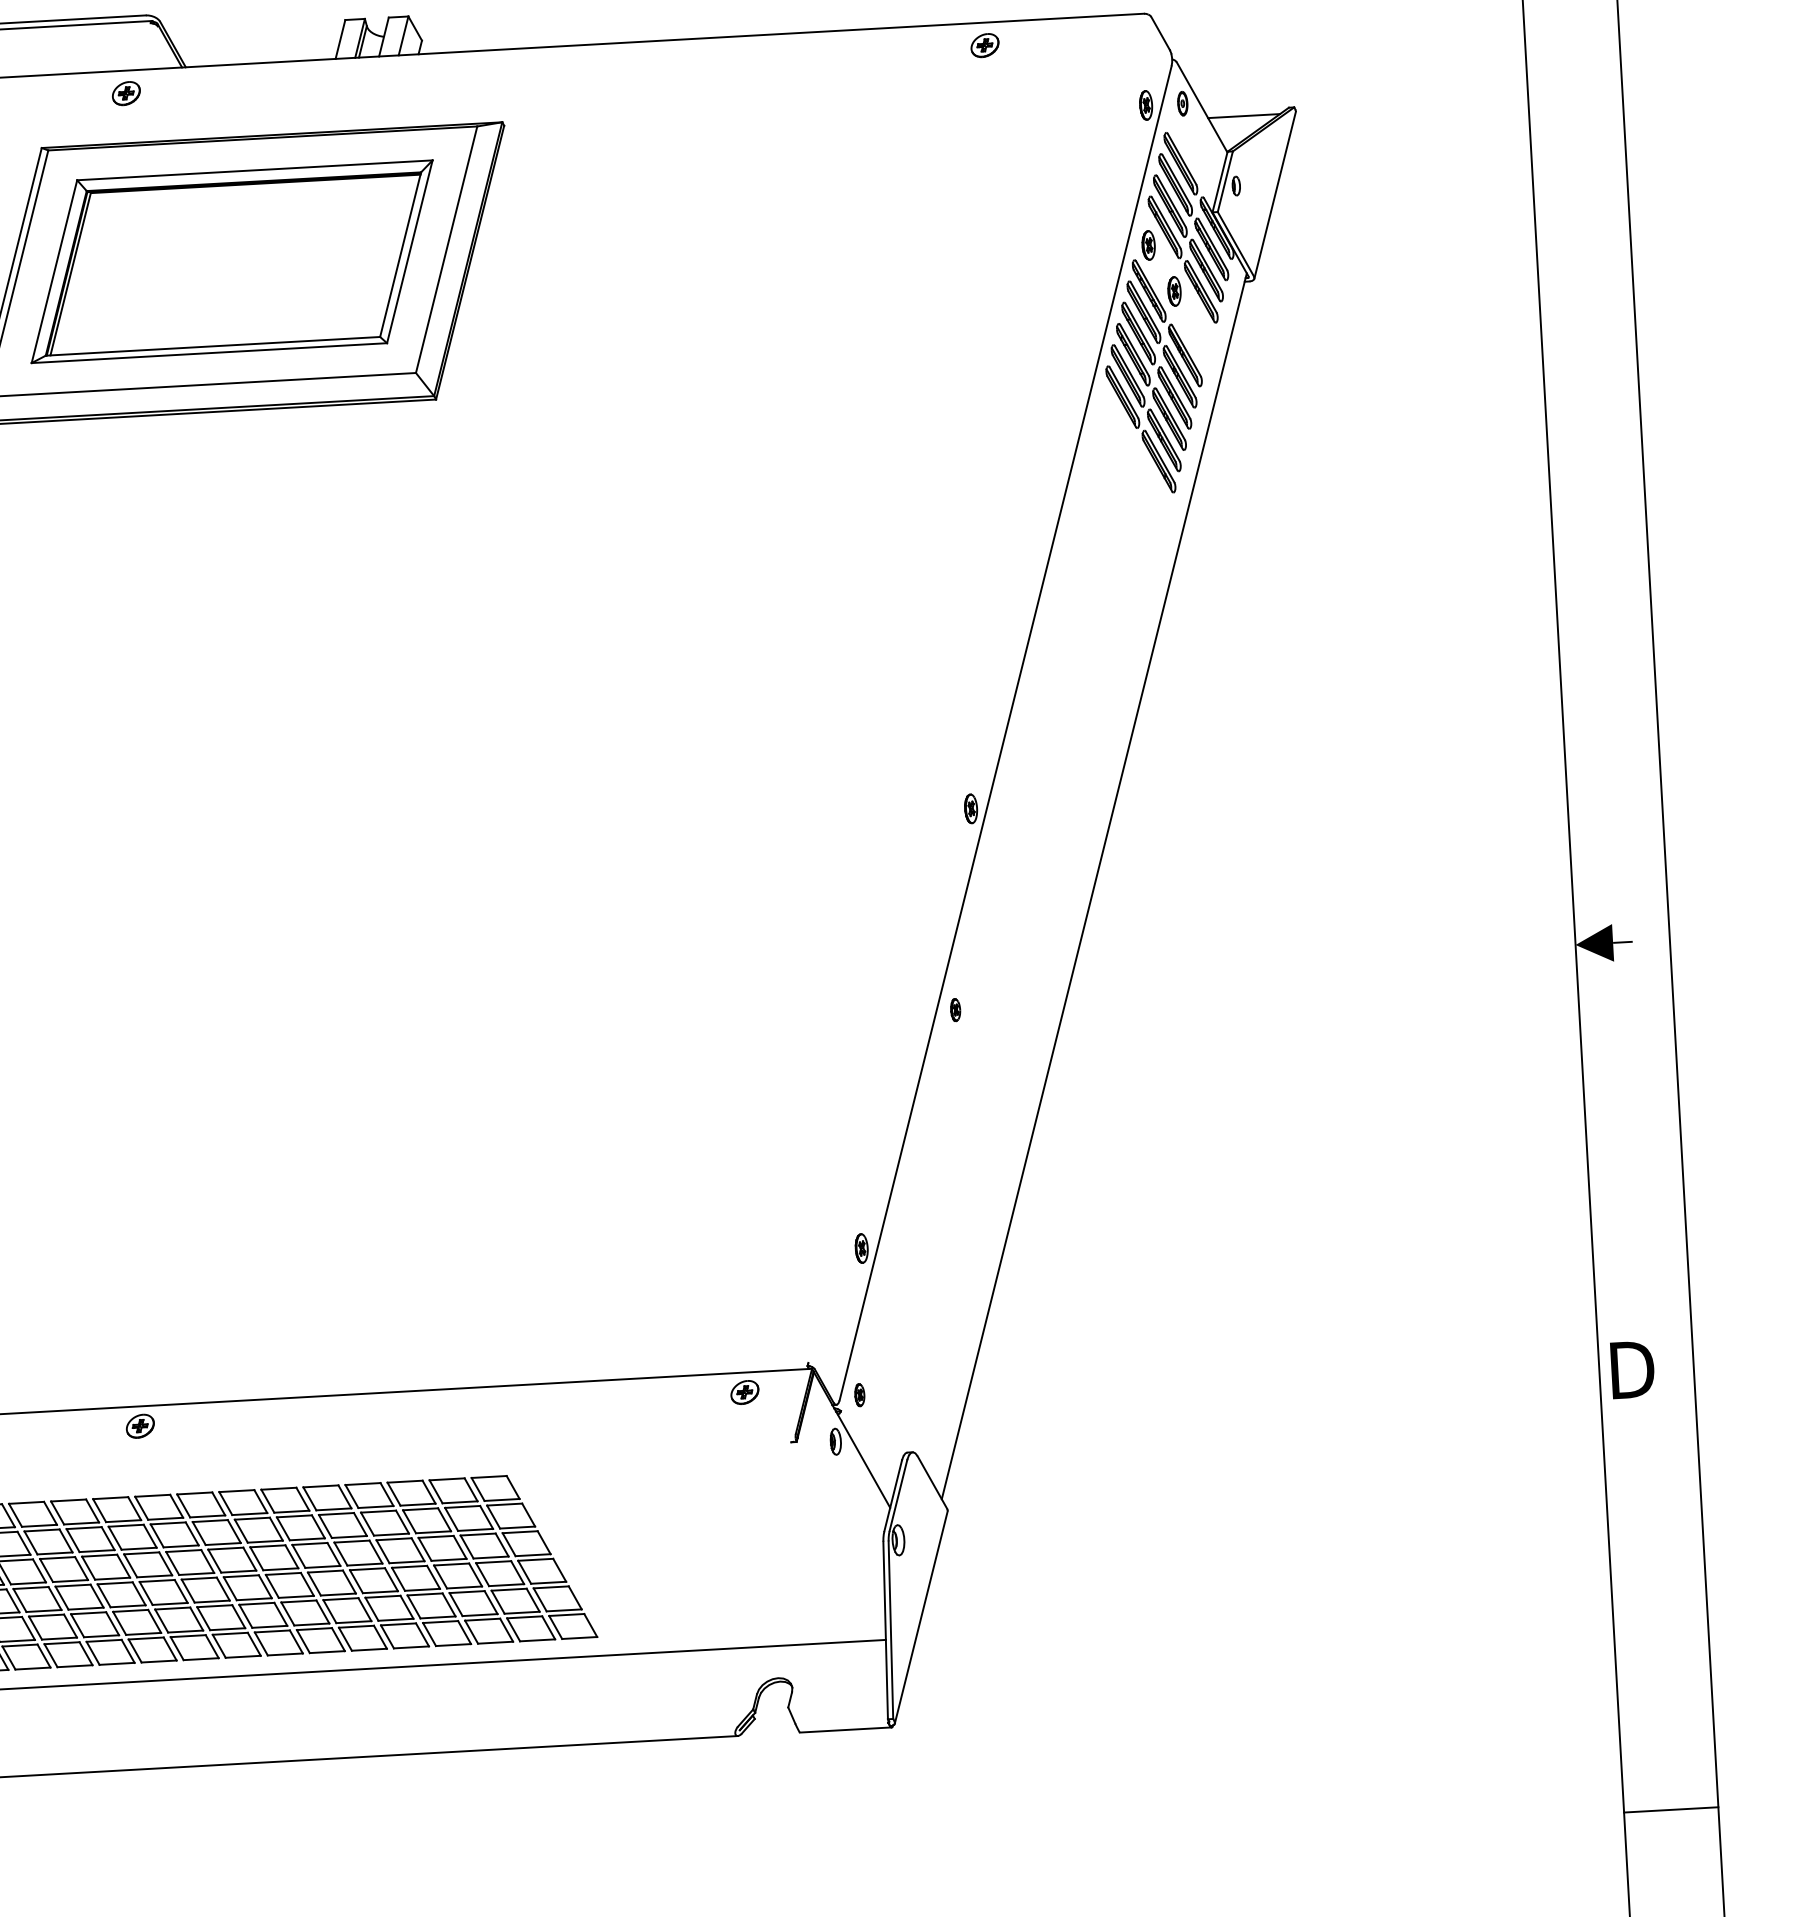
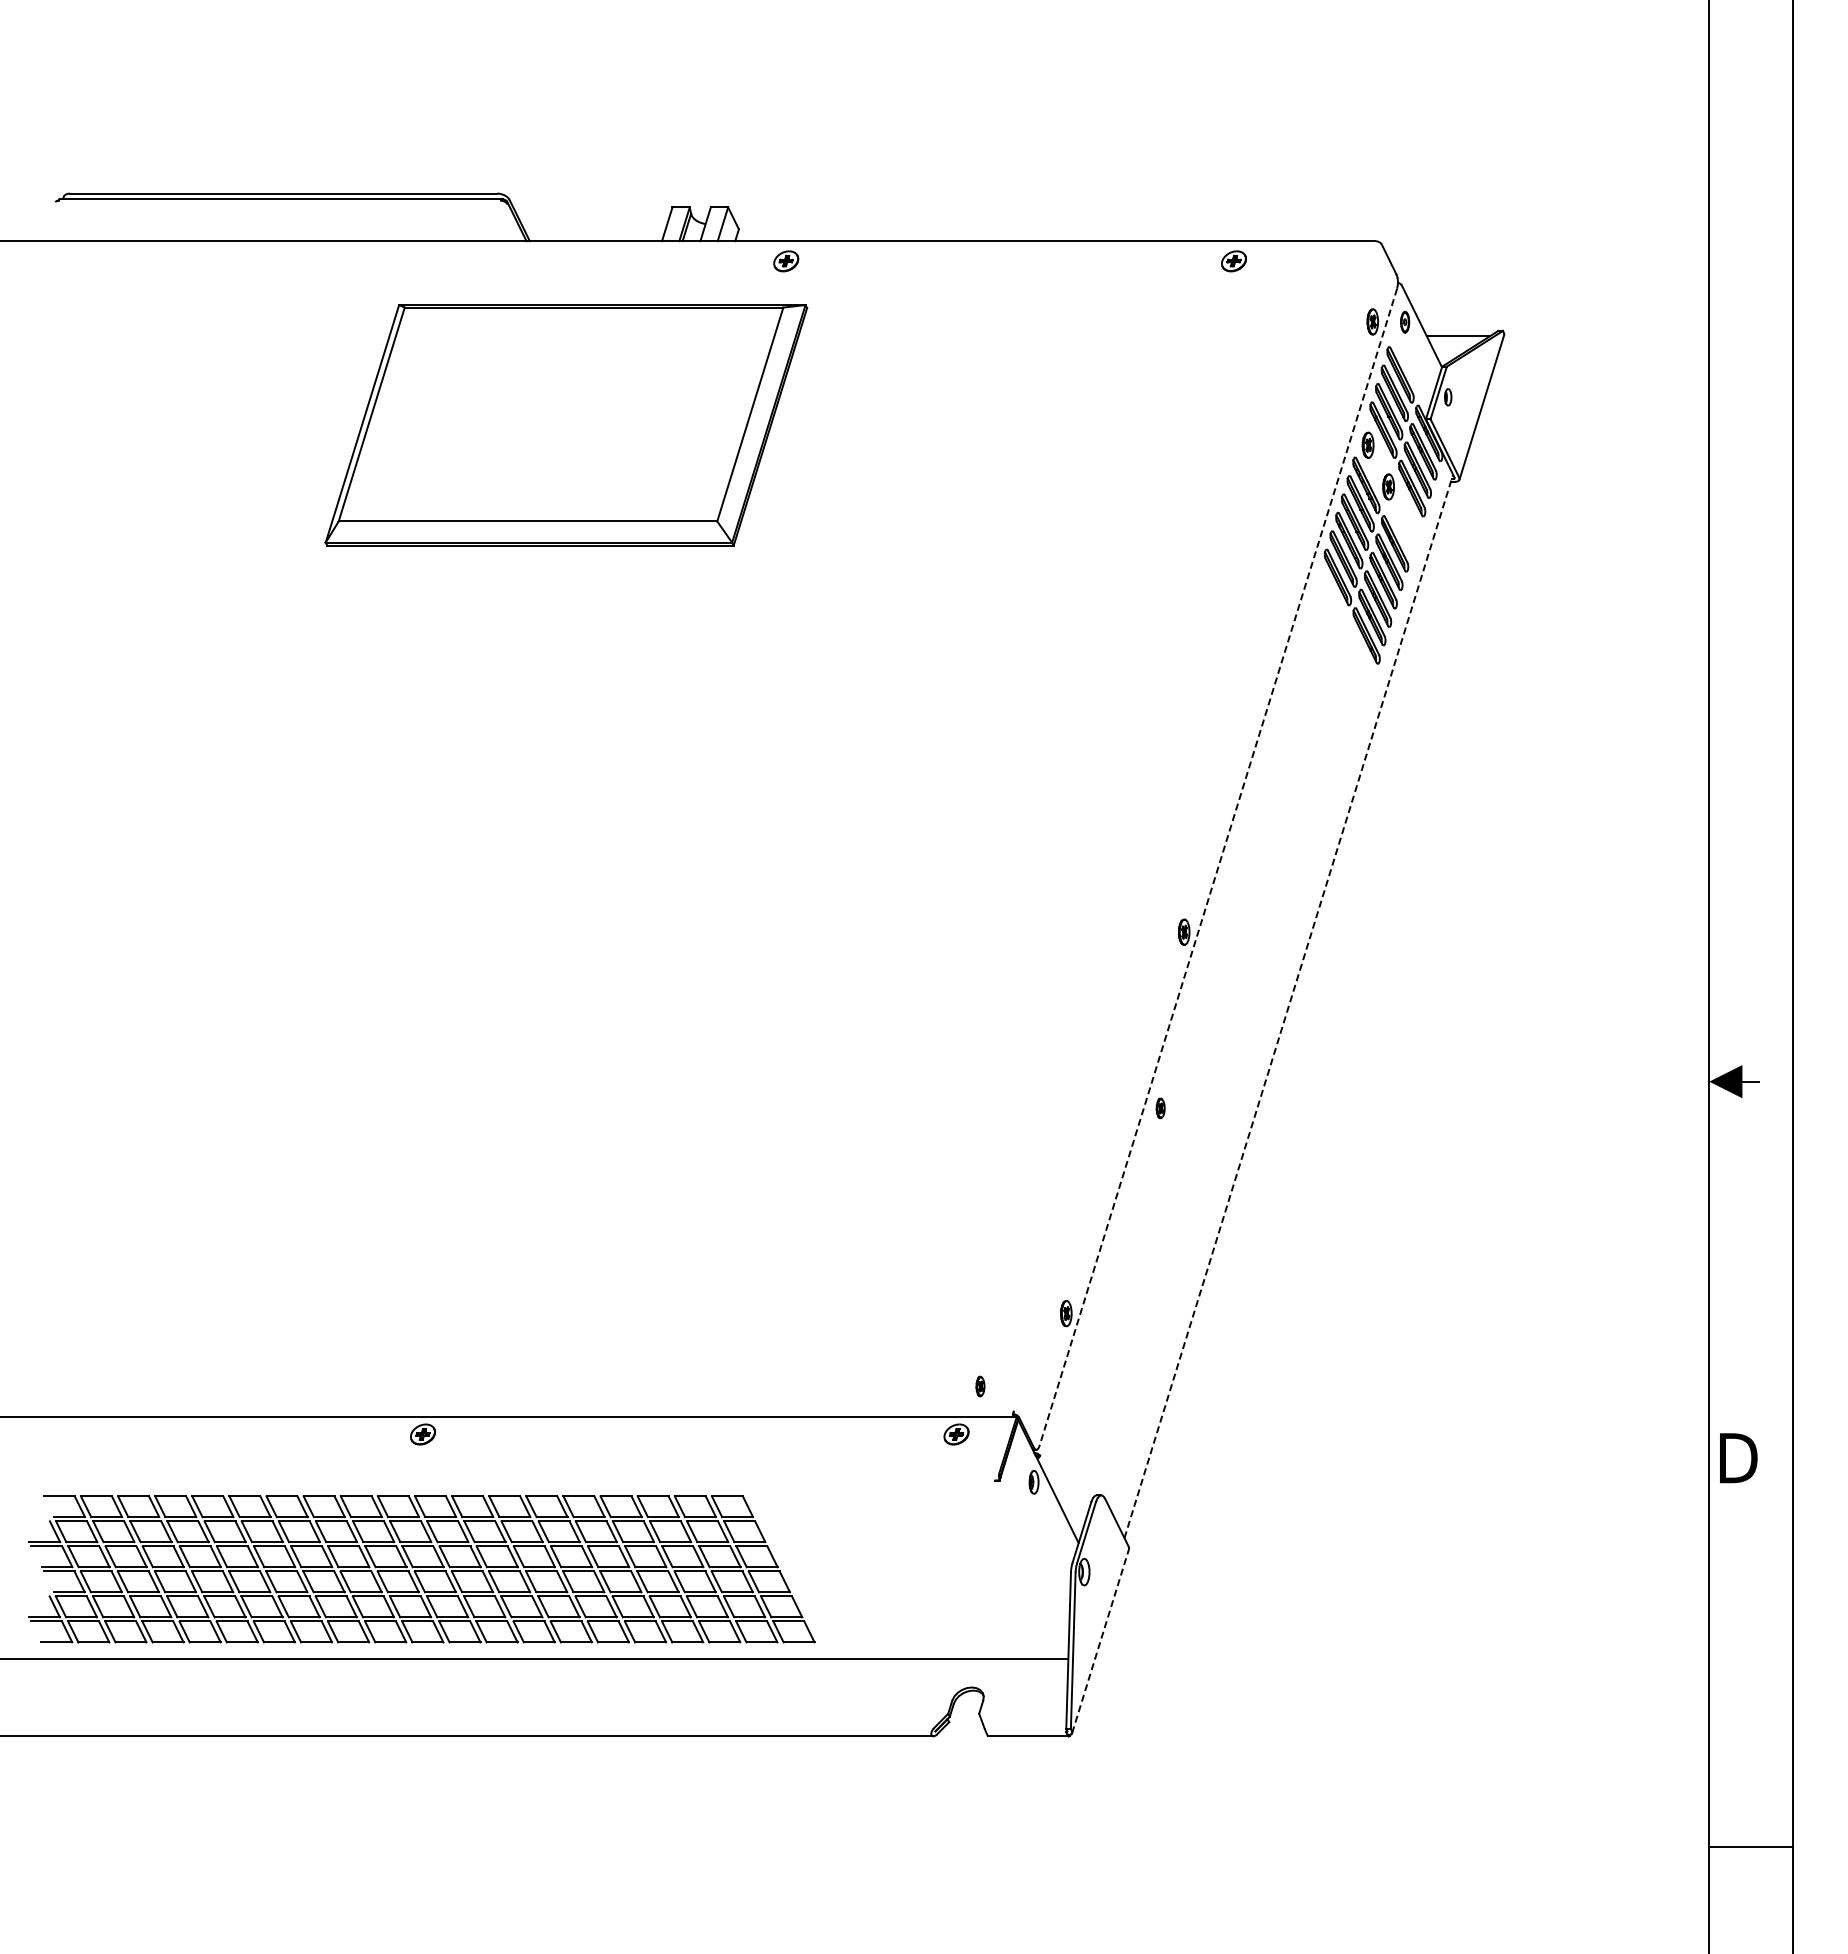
part: (126, 93) -> (786, 261), moved
part: (231, 261) -> (560, 414), removed
line: (1005, 733) -> (1218, 867), solid -> dashed
line: (1093, 886) -> (1288, 1006), solid -> dashed
part: (859, 1395) -> (980, 1386), moved
line: (921, 1616) -> (1100, 1640), solid -> dashed

